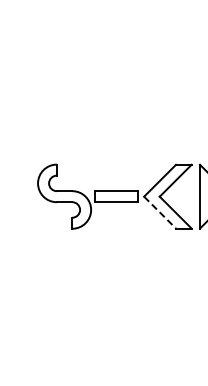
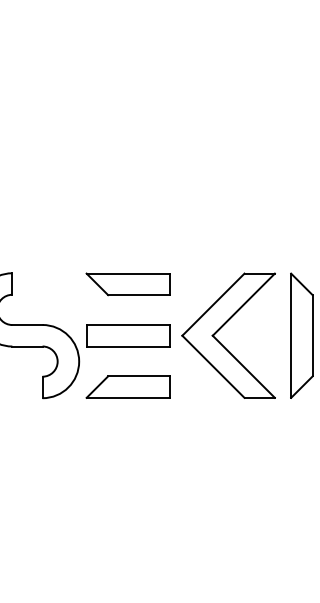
part: (116, 169) -> (128, 282), added
line: (160, 212) -> (214, 366), dashed -> solid
part: (115, 222) -> (126, 386), added

